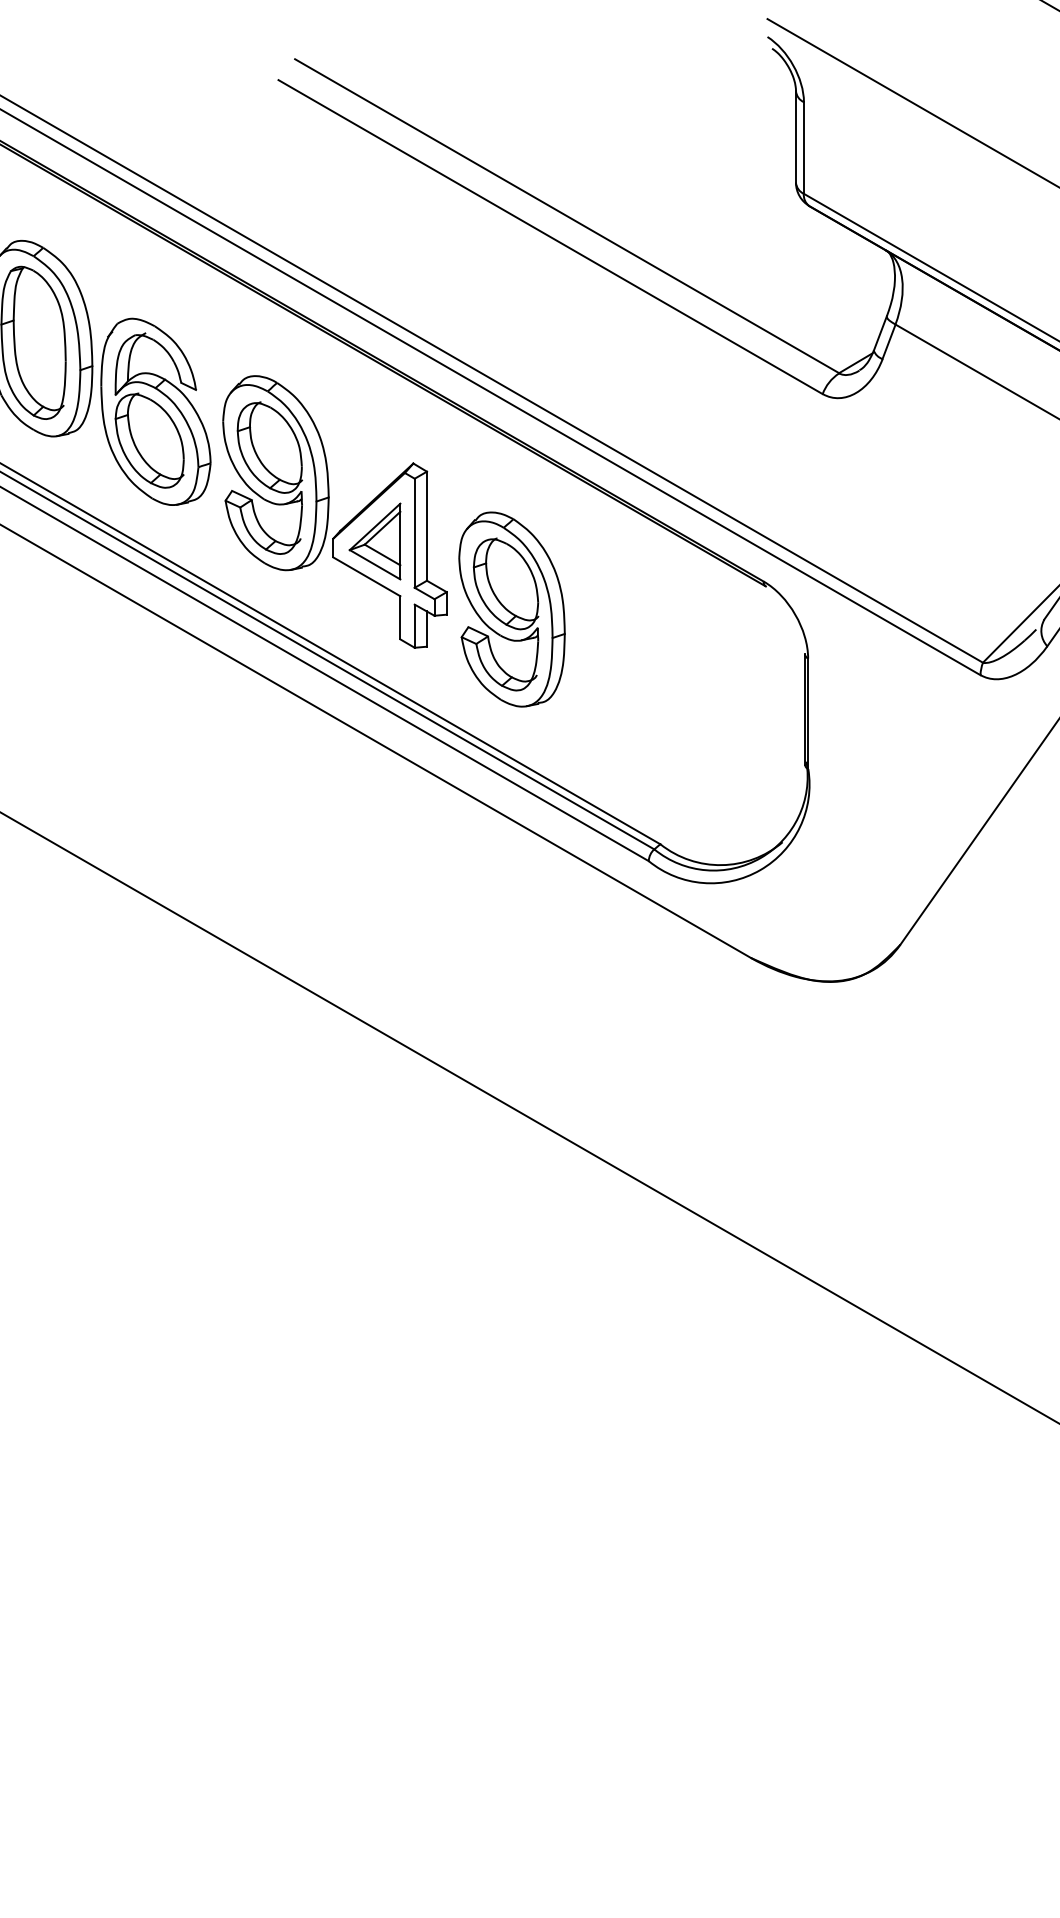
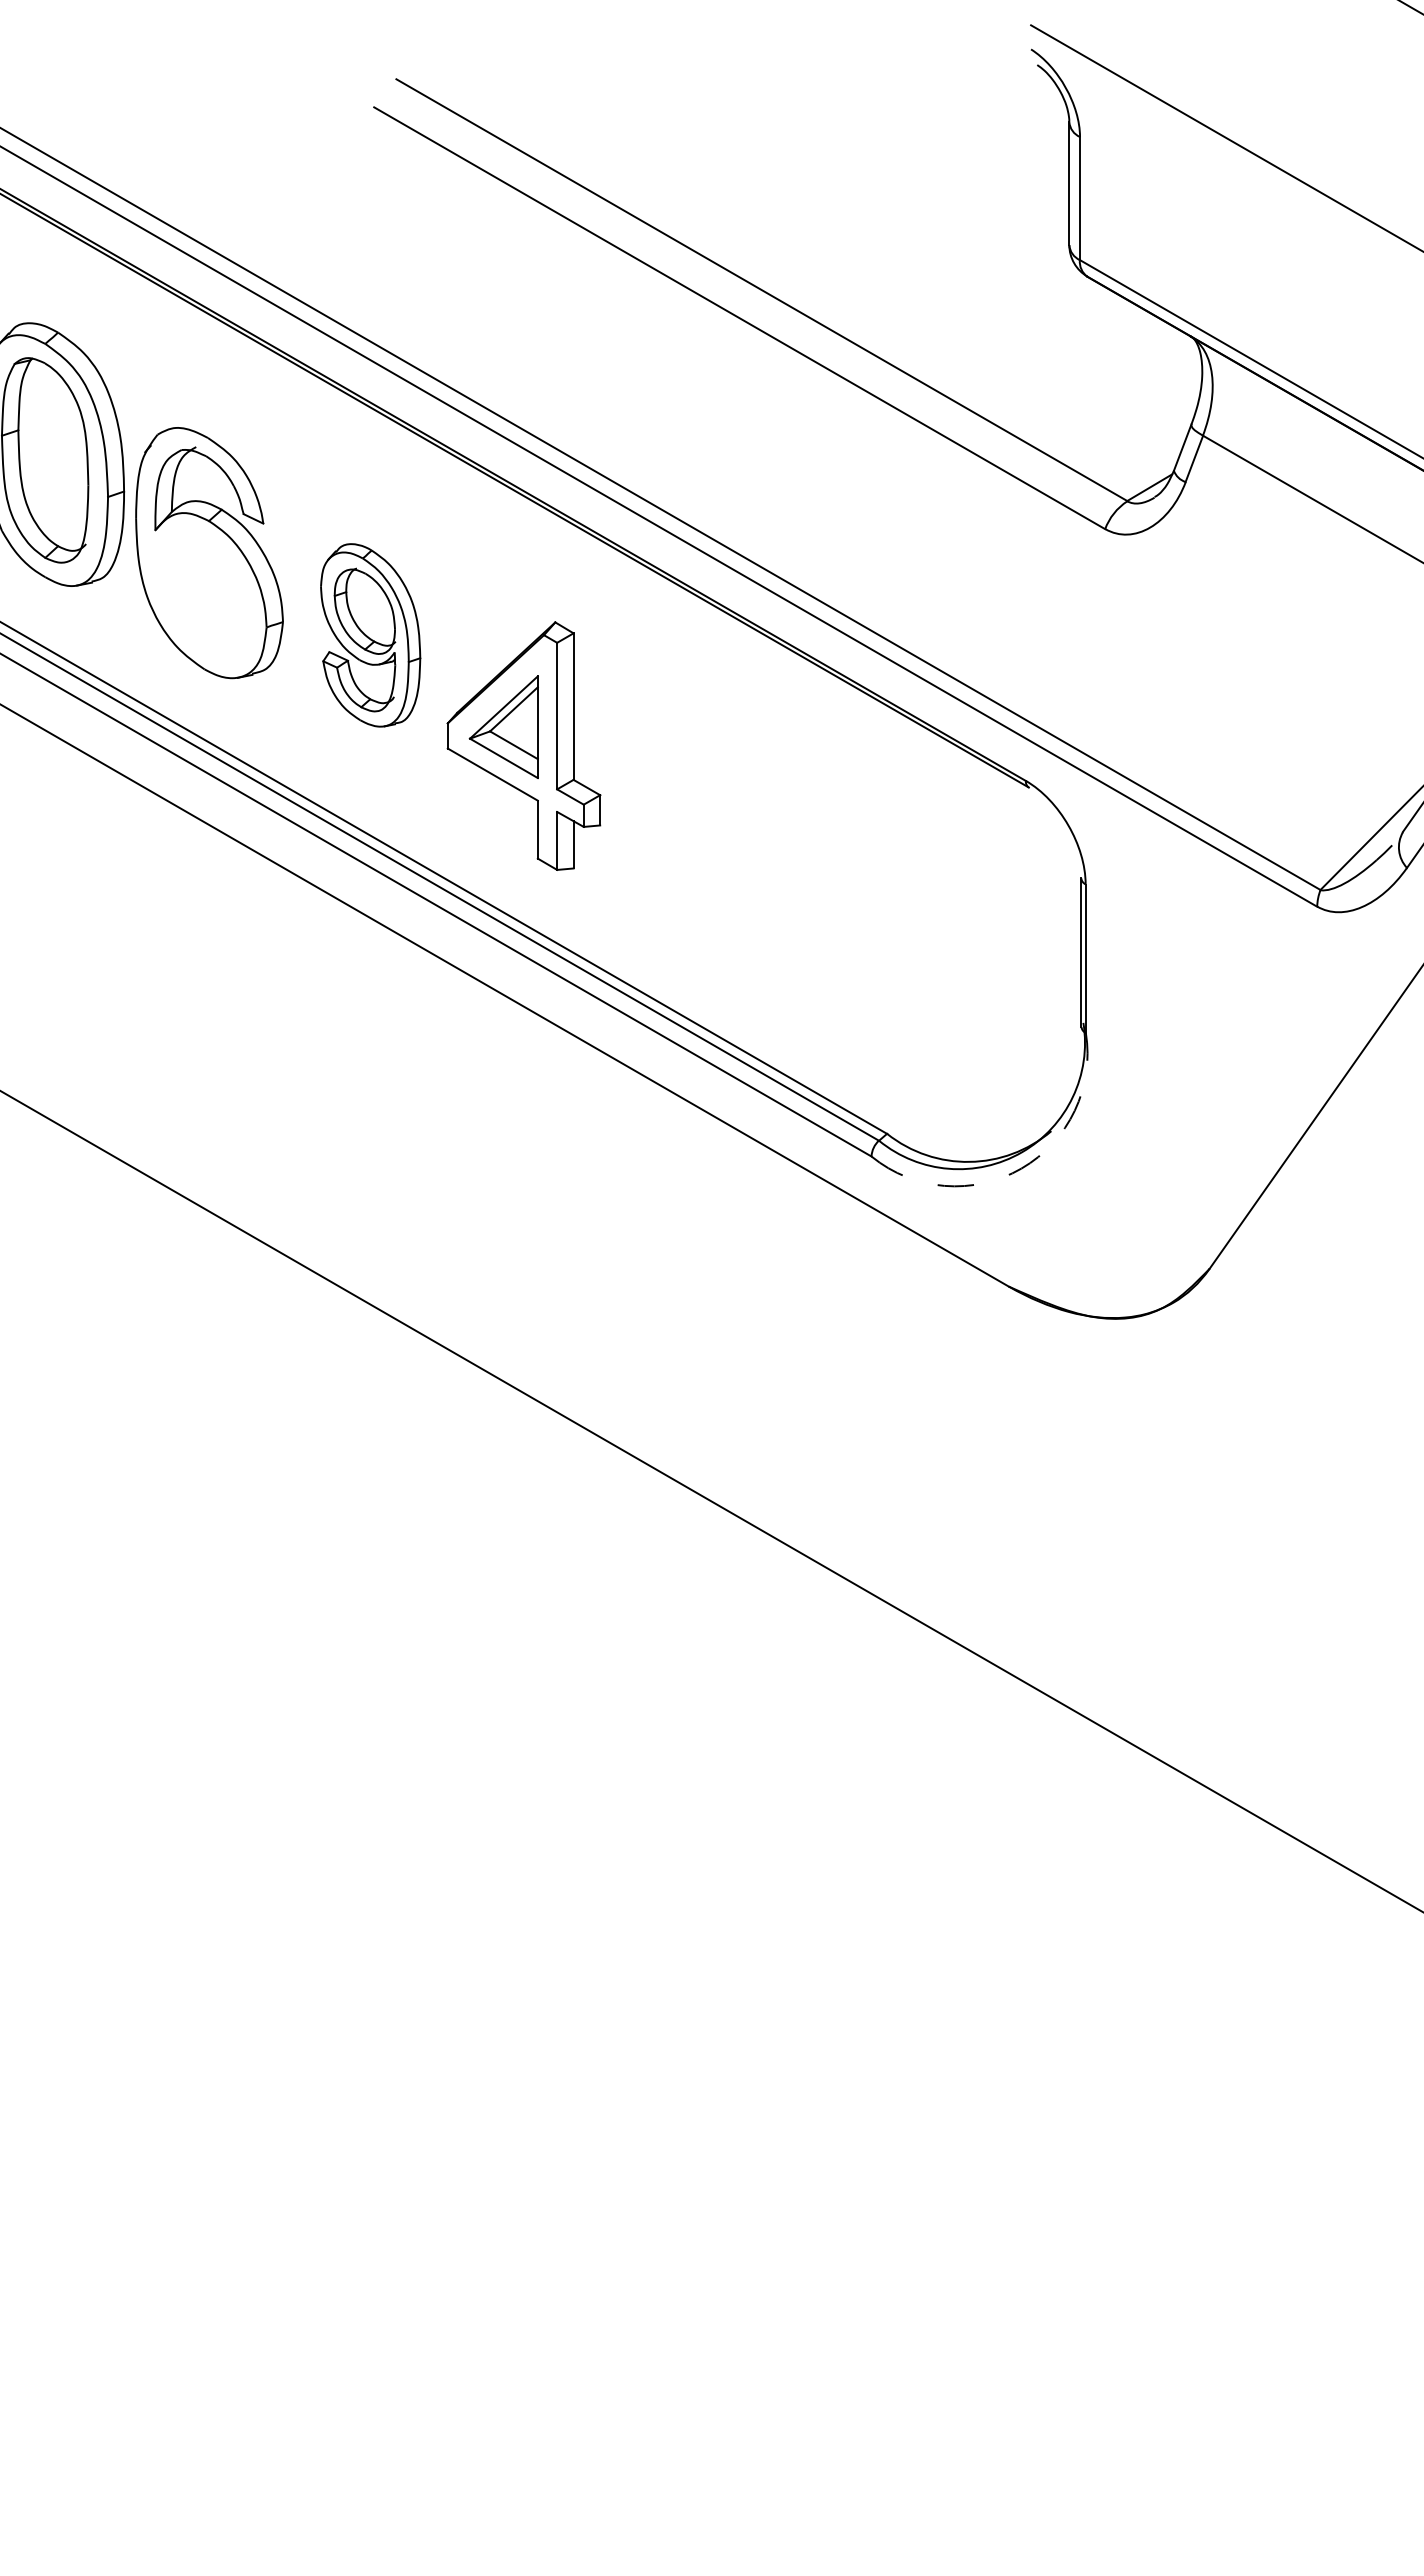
part: (149, 440) -> (200, 591), removed
part: (275, 473) -> (370, 635), size x0.7
part: (511, 609) -> (687, 818), removed
arc: (760, 870) -> (1021, 1168), solid -> dashed

